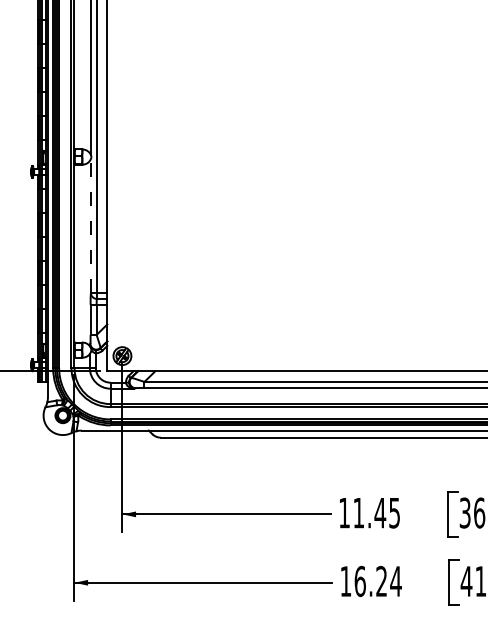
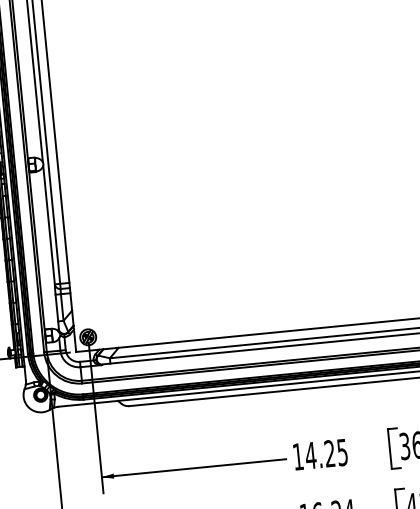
line: (90, 225) -> (48, 224), dashed -> solid
text: (369, 512) -> (320, 454), 11.45 -> 14.25

